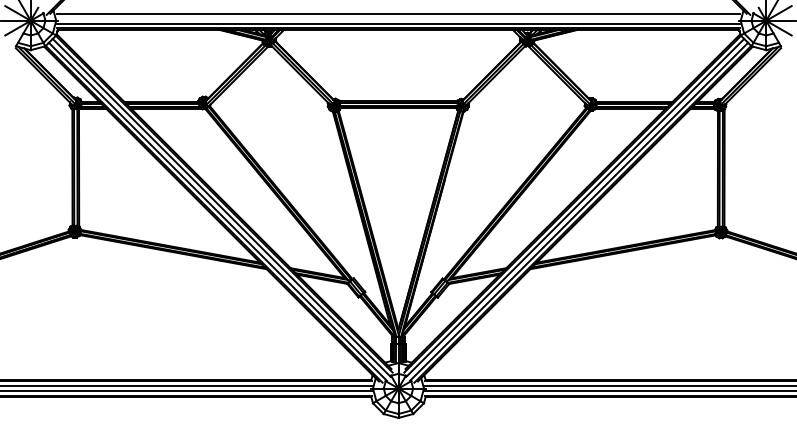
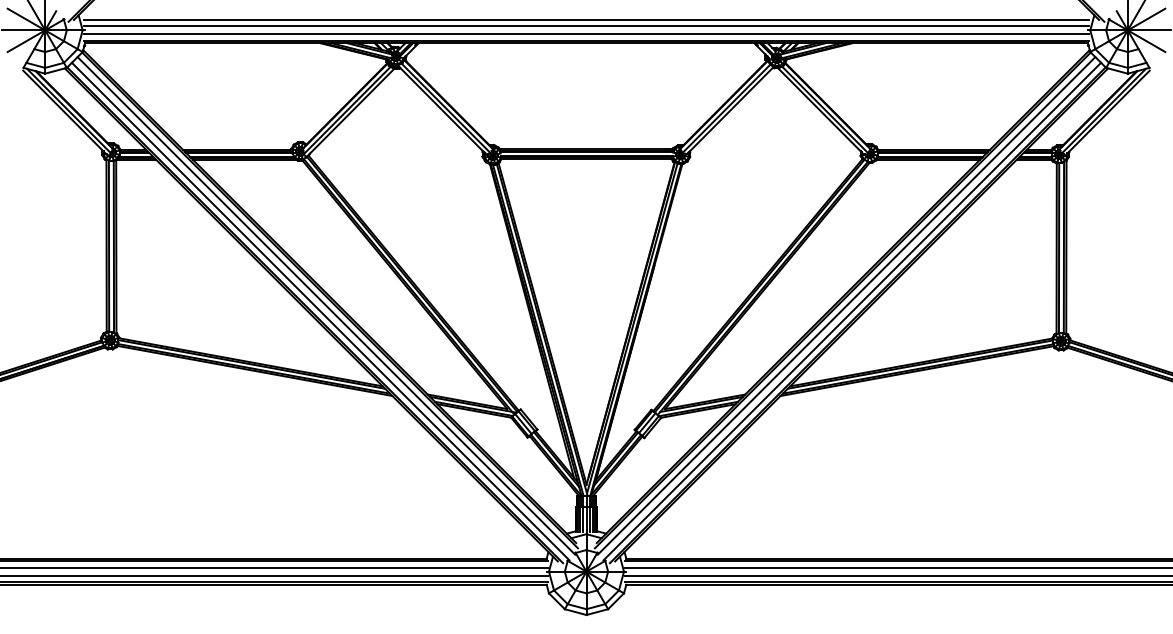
line: (398, 18) -> (586, 27), added

